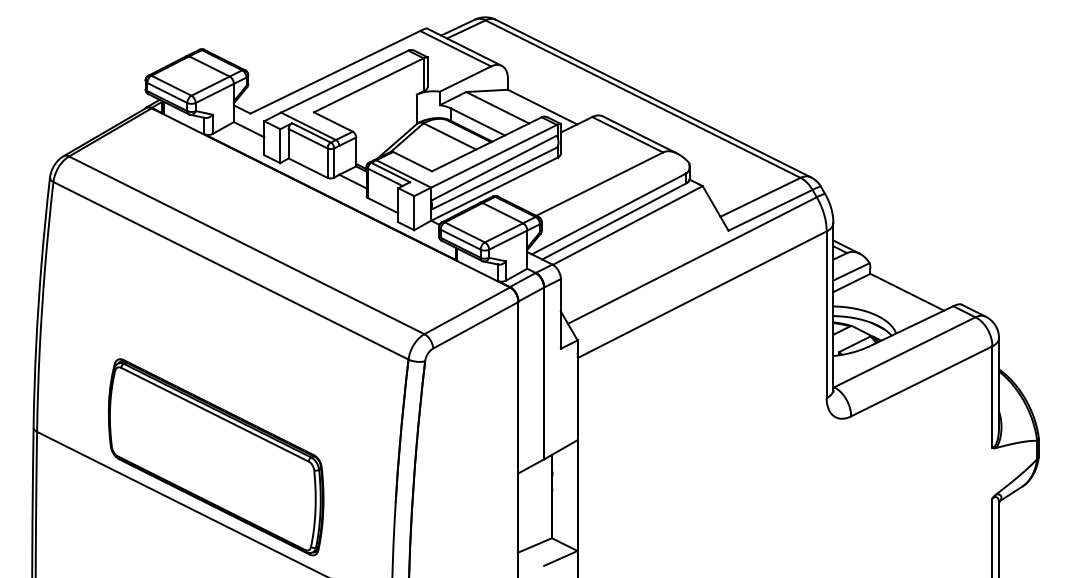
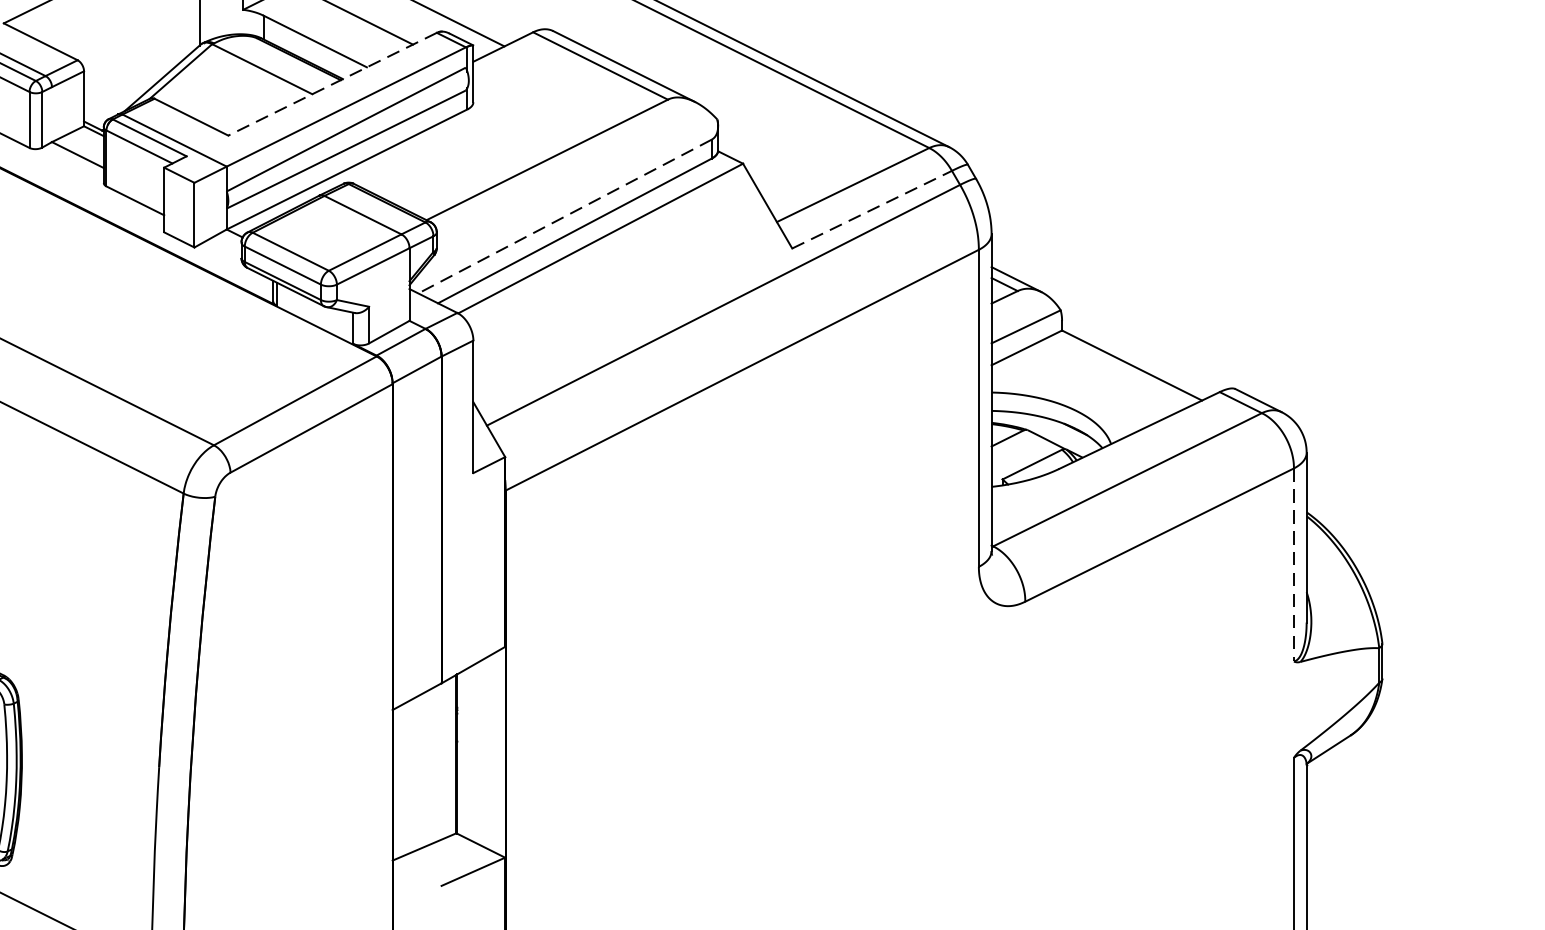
line: (486, 144) -> (331, 84), solid -> dashed
line: (770, 210) -> (872, 210), solid -> dashed
line: (608, 214) -> (563, 217), solid -> dashed
line: (992, 397) -> (1294, 565), solid -> dashed

